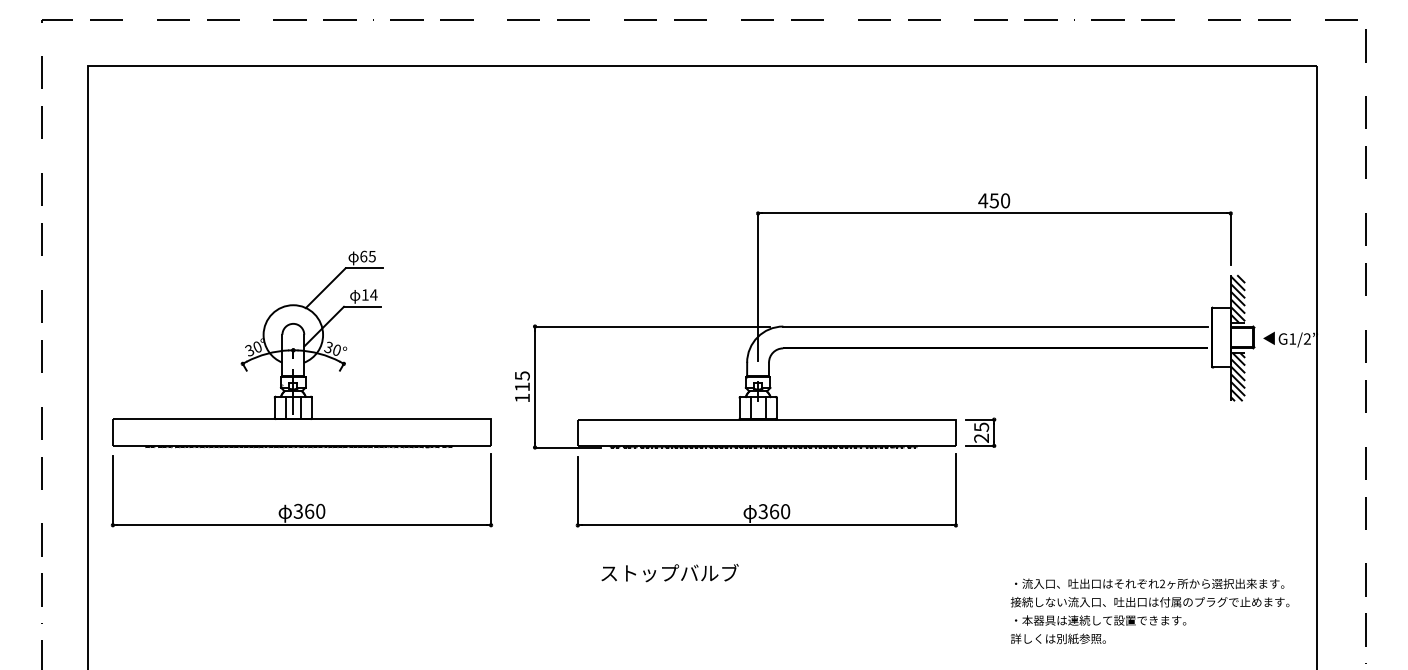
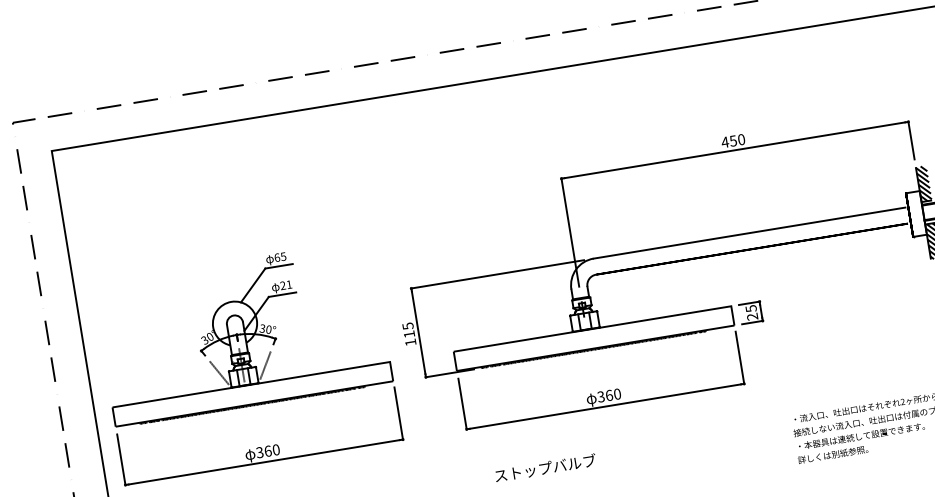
text: (369, 294) -> (286, 284), 14 -> 21
line: (261, 396) -> (219, 372), added
line: (324, 396) -> (265, 365), added
text: (669, 573) -> (545, 468), moved

